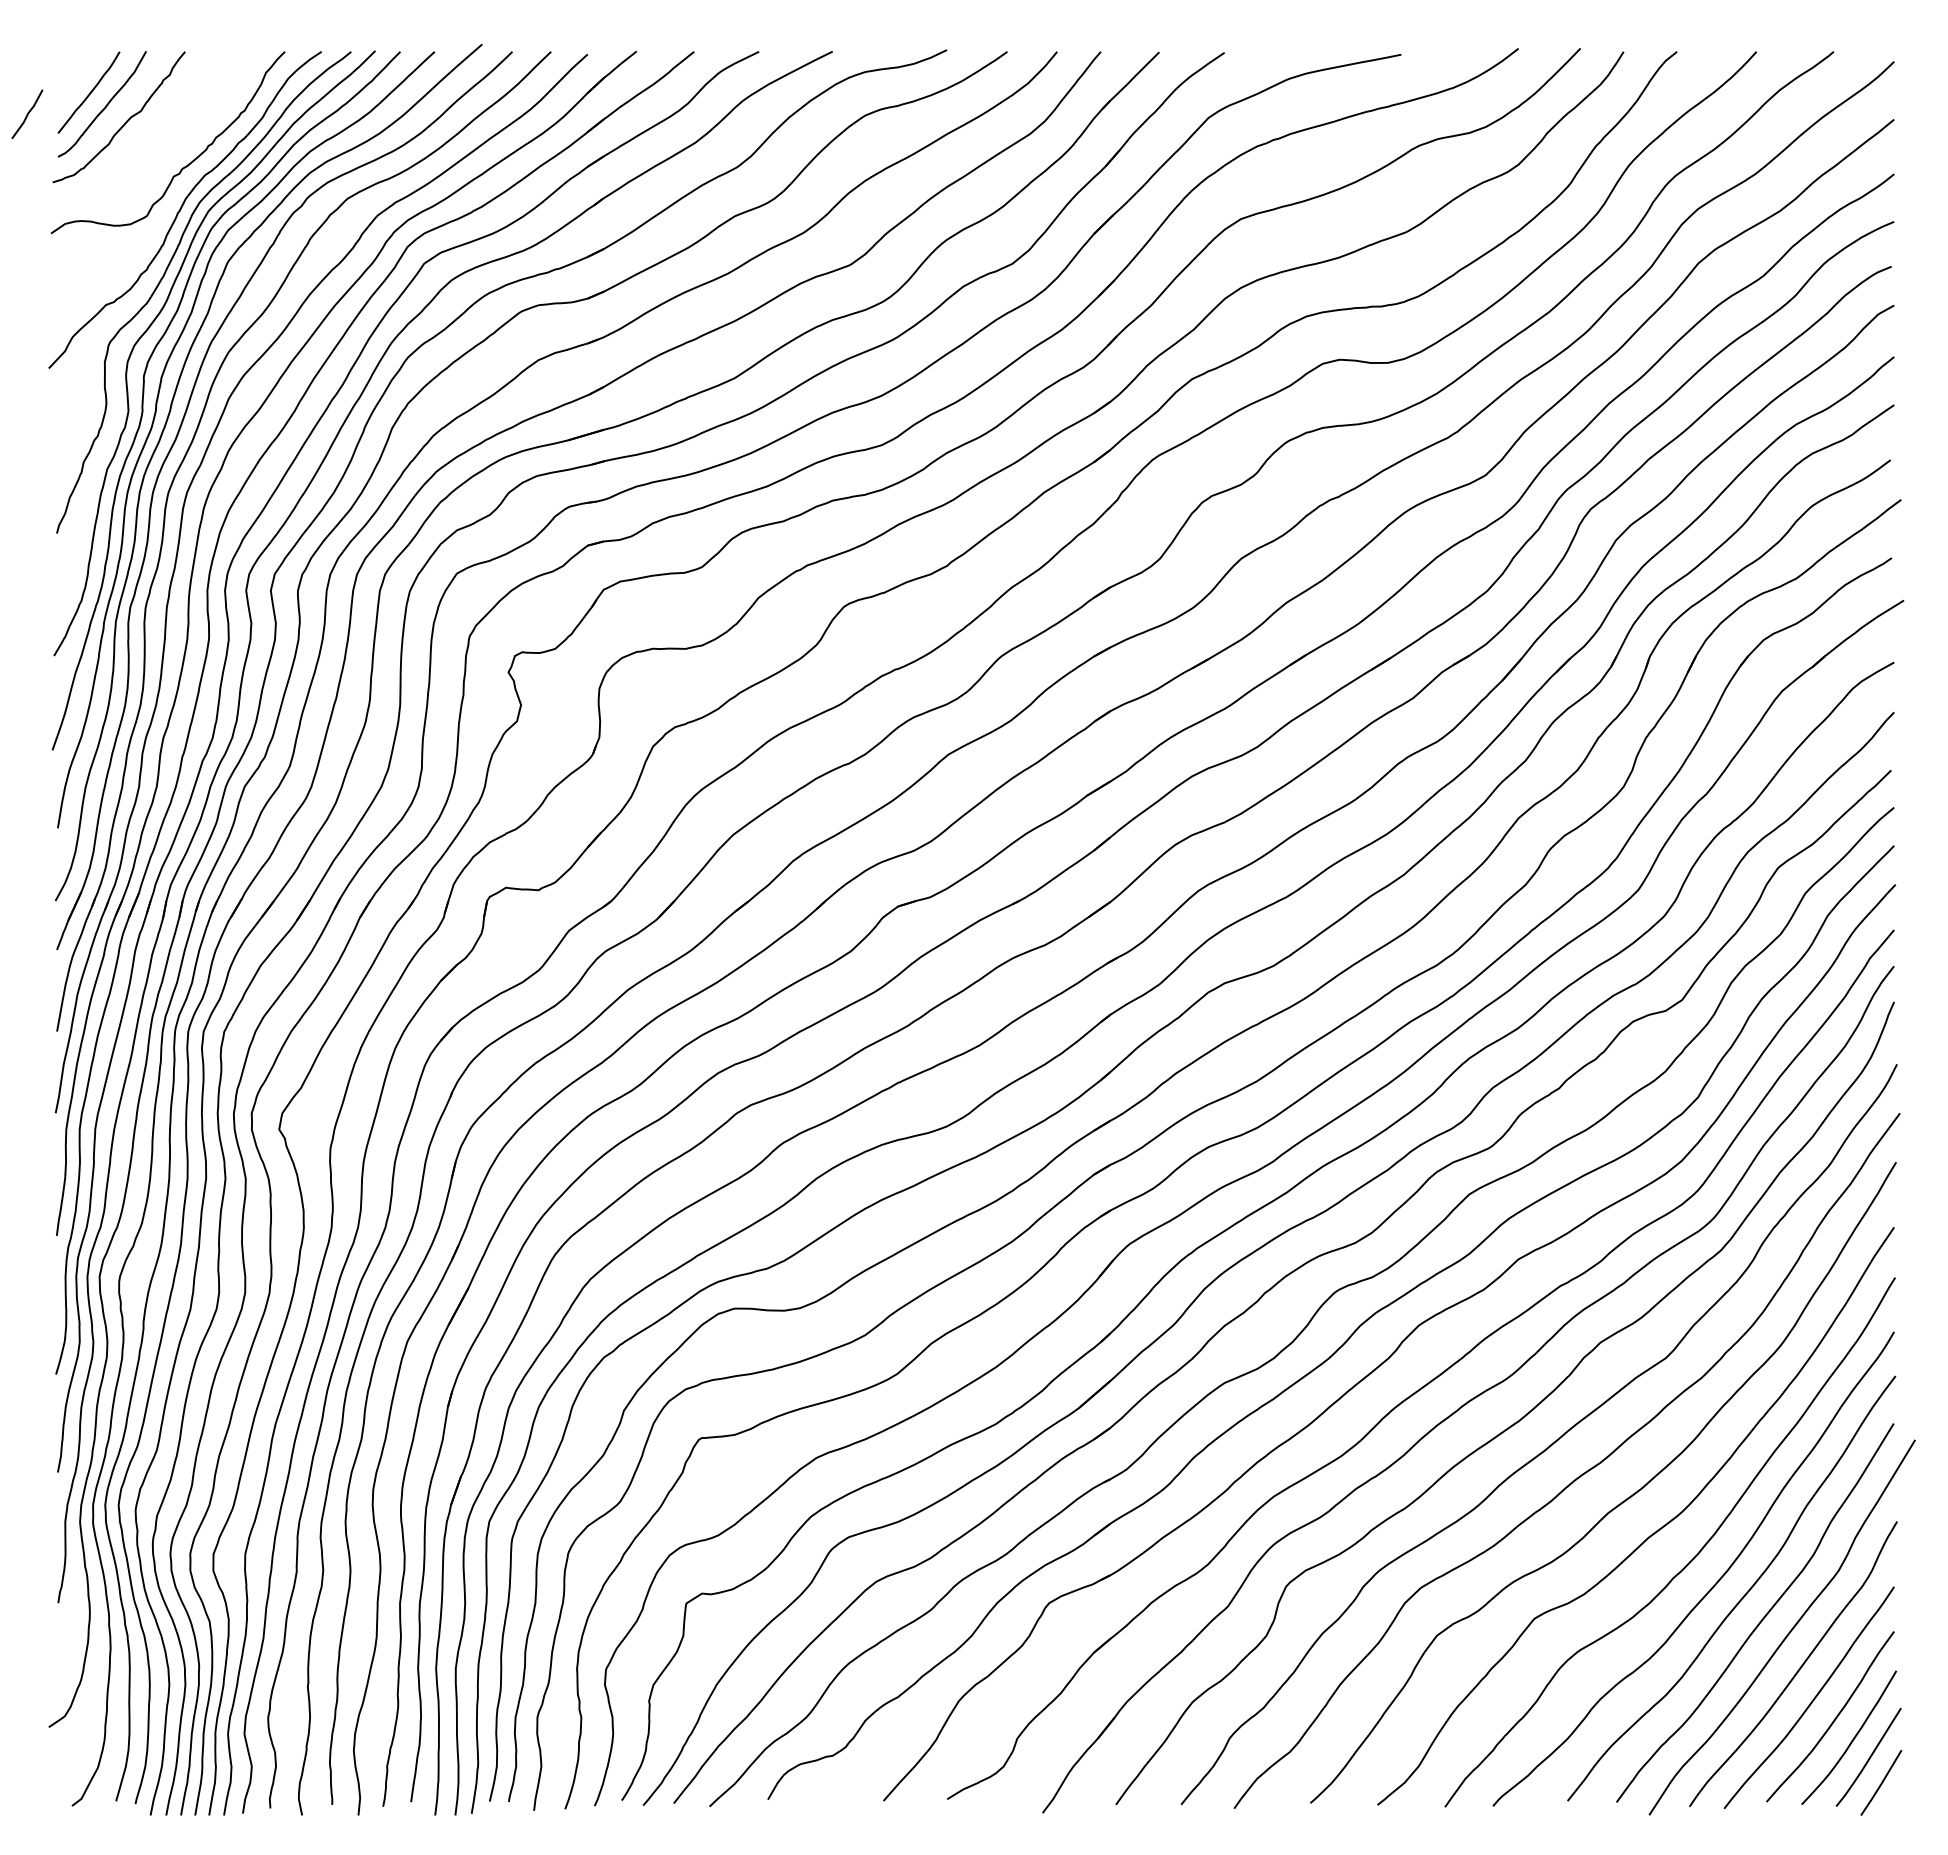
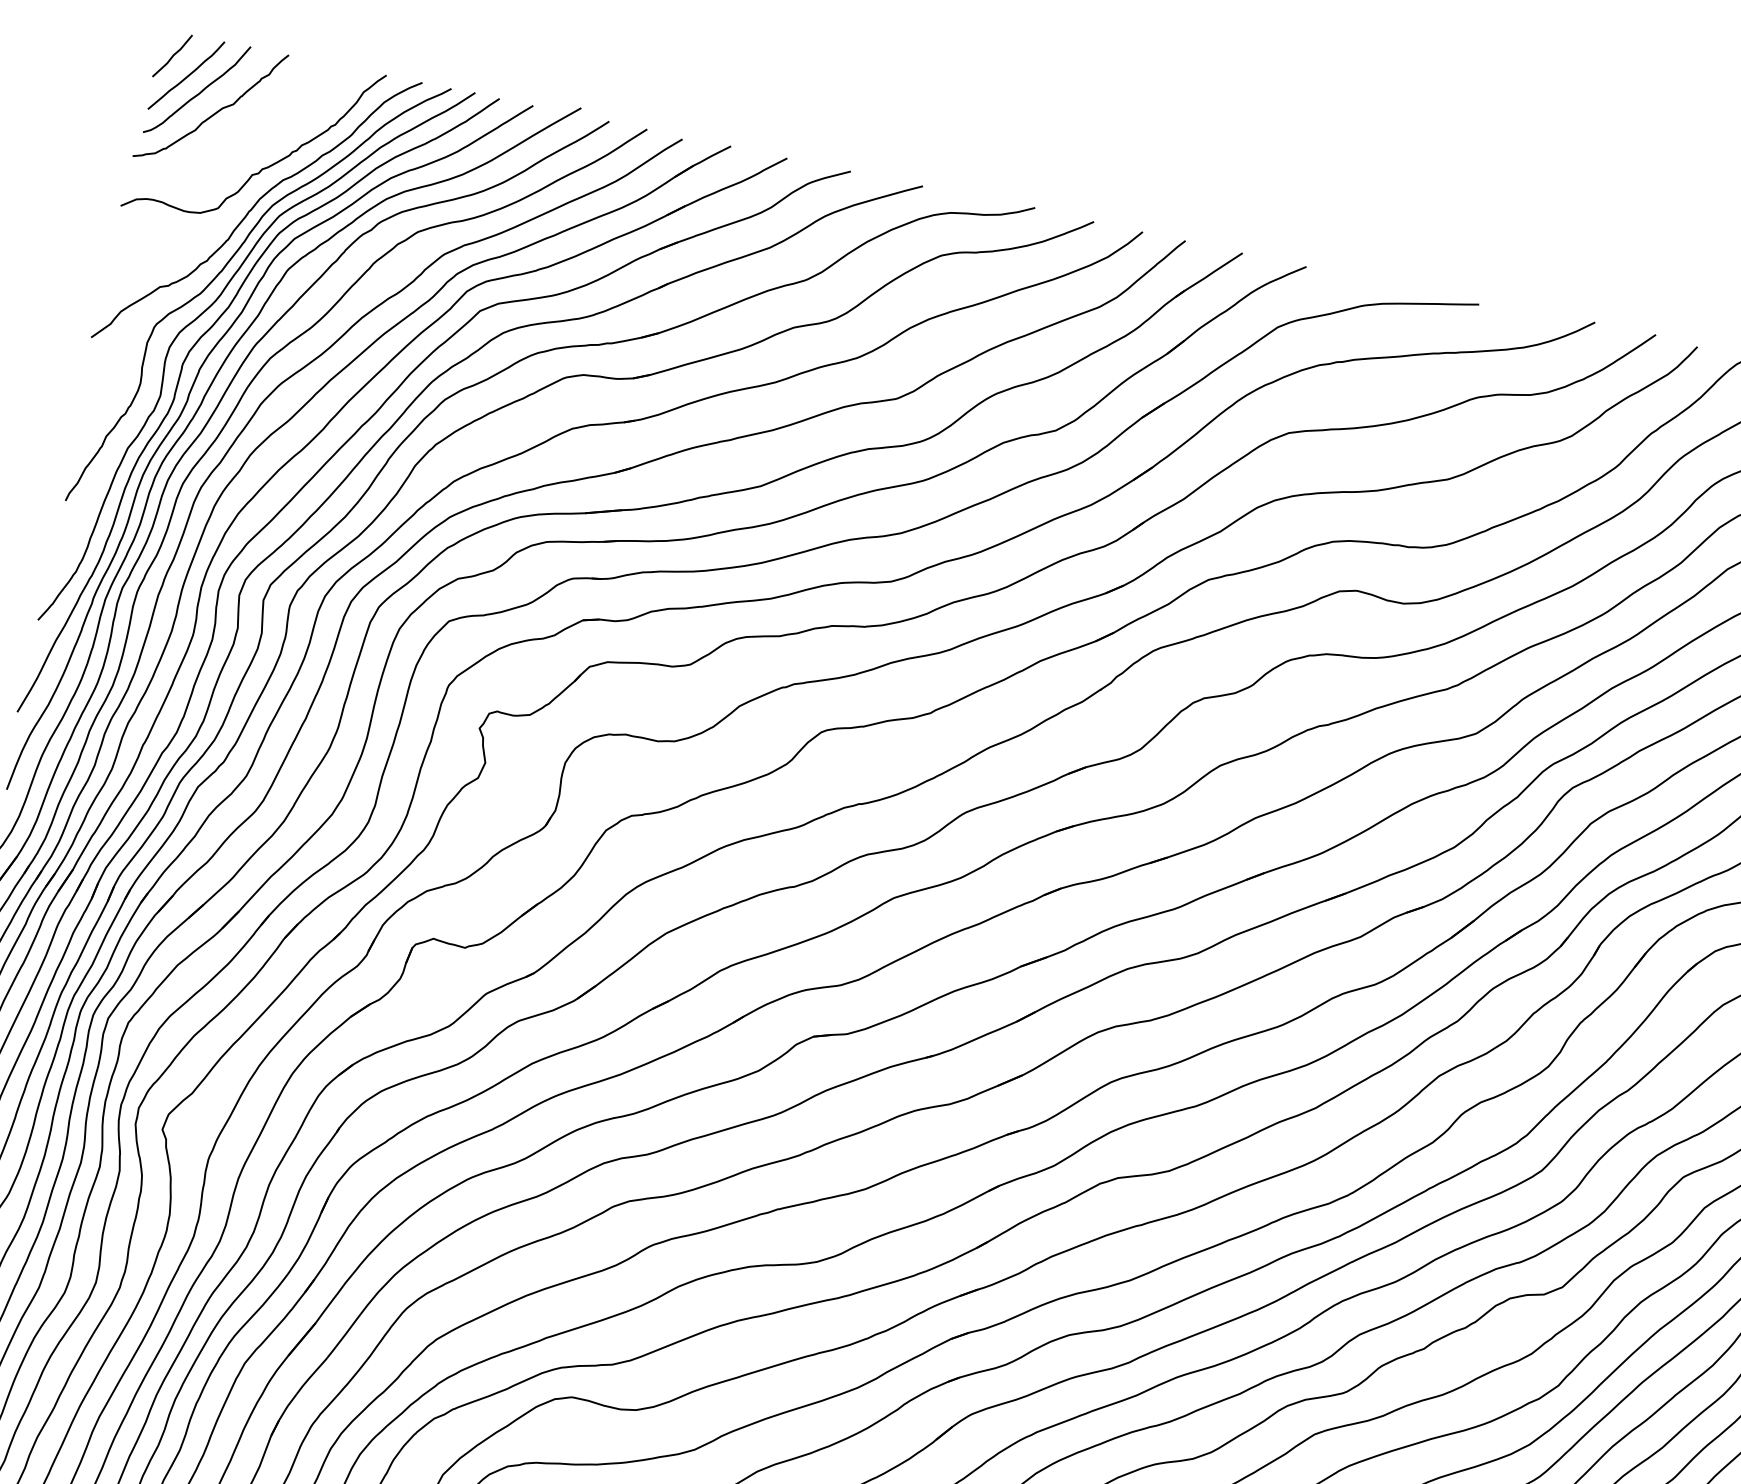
line: (27, 113) -> (172, 55), moved

